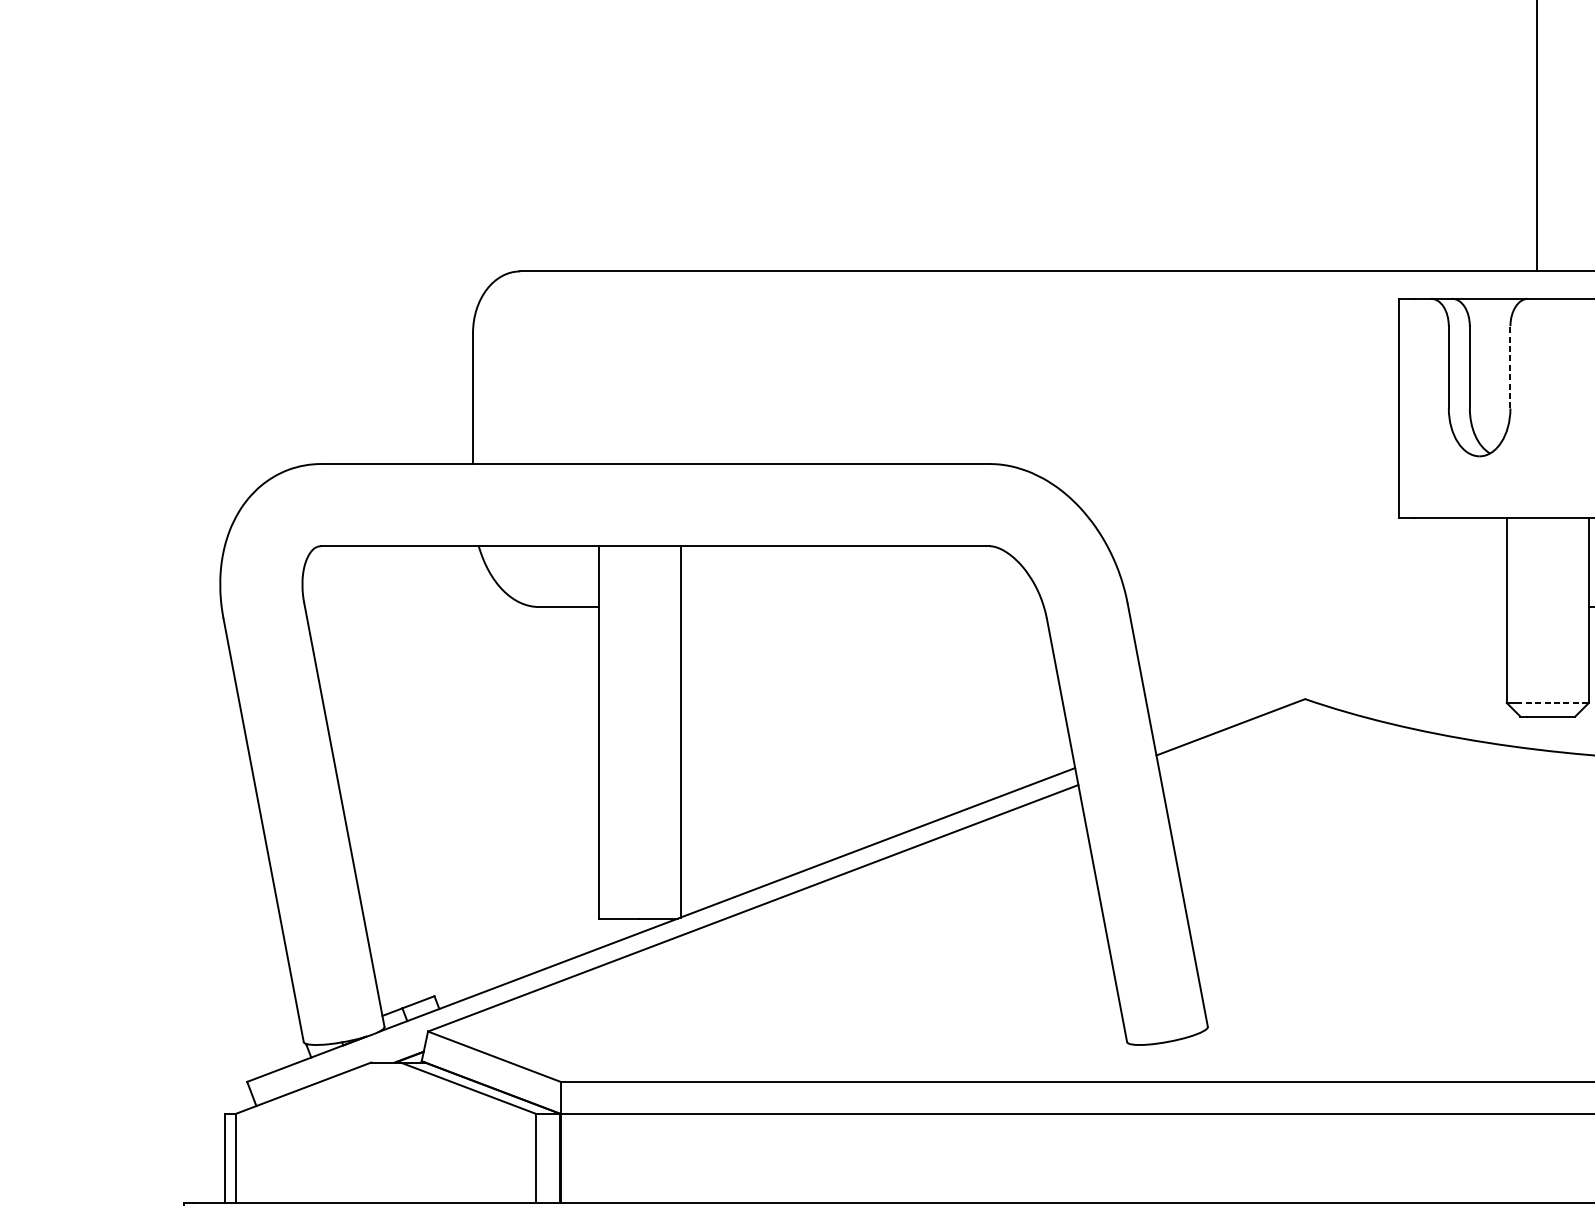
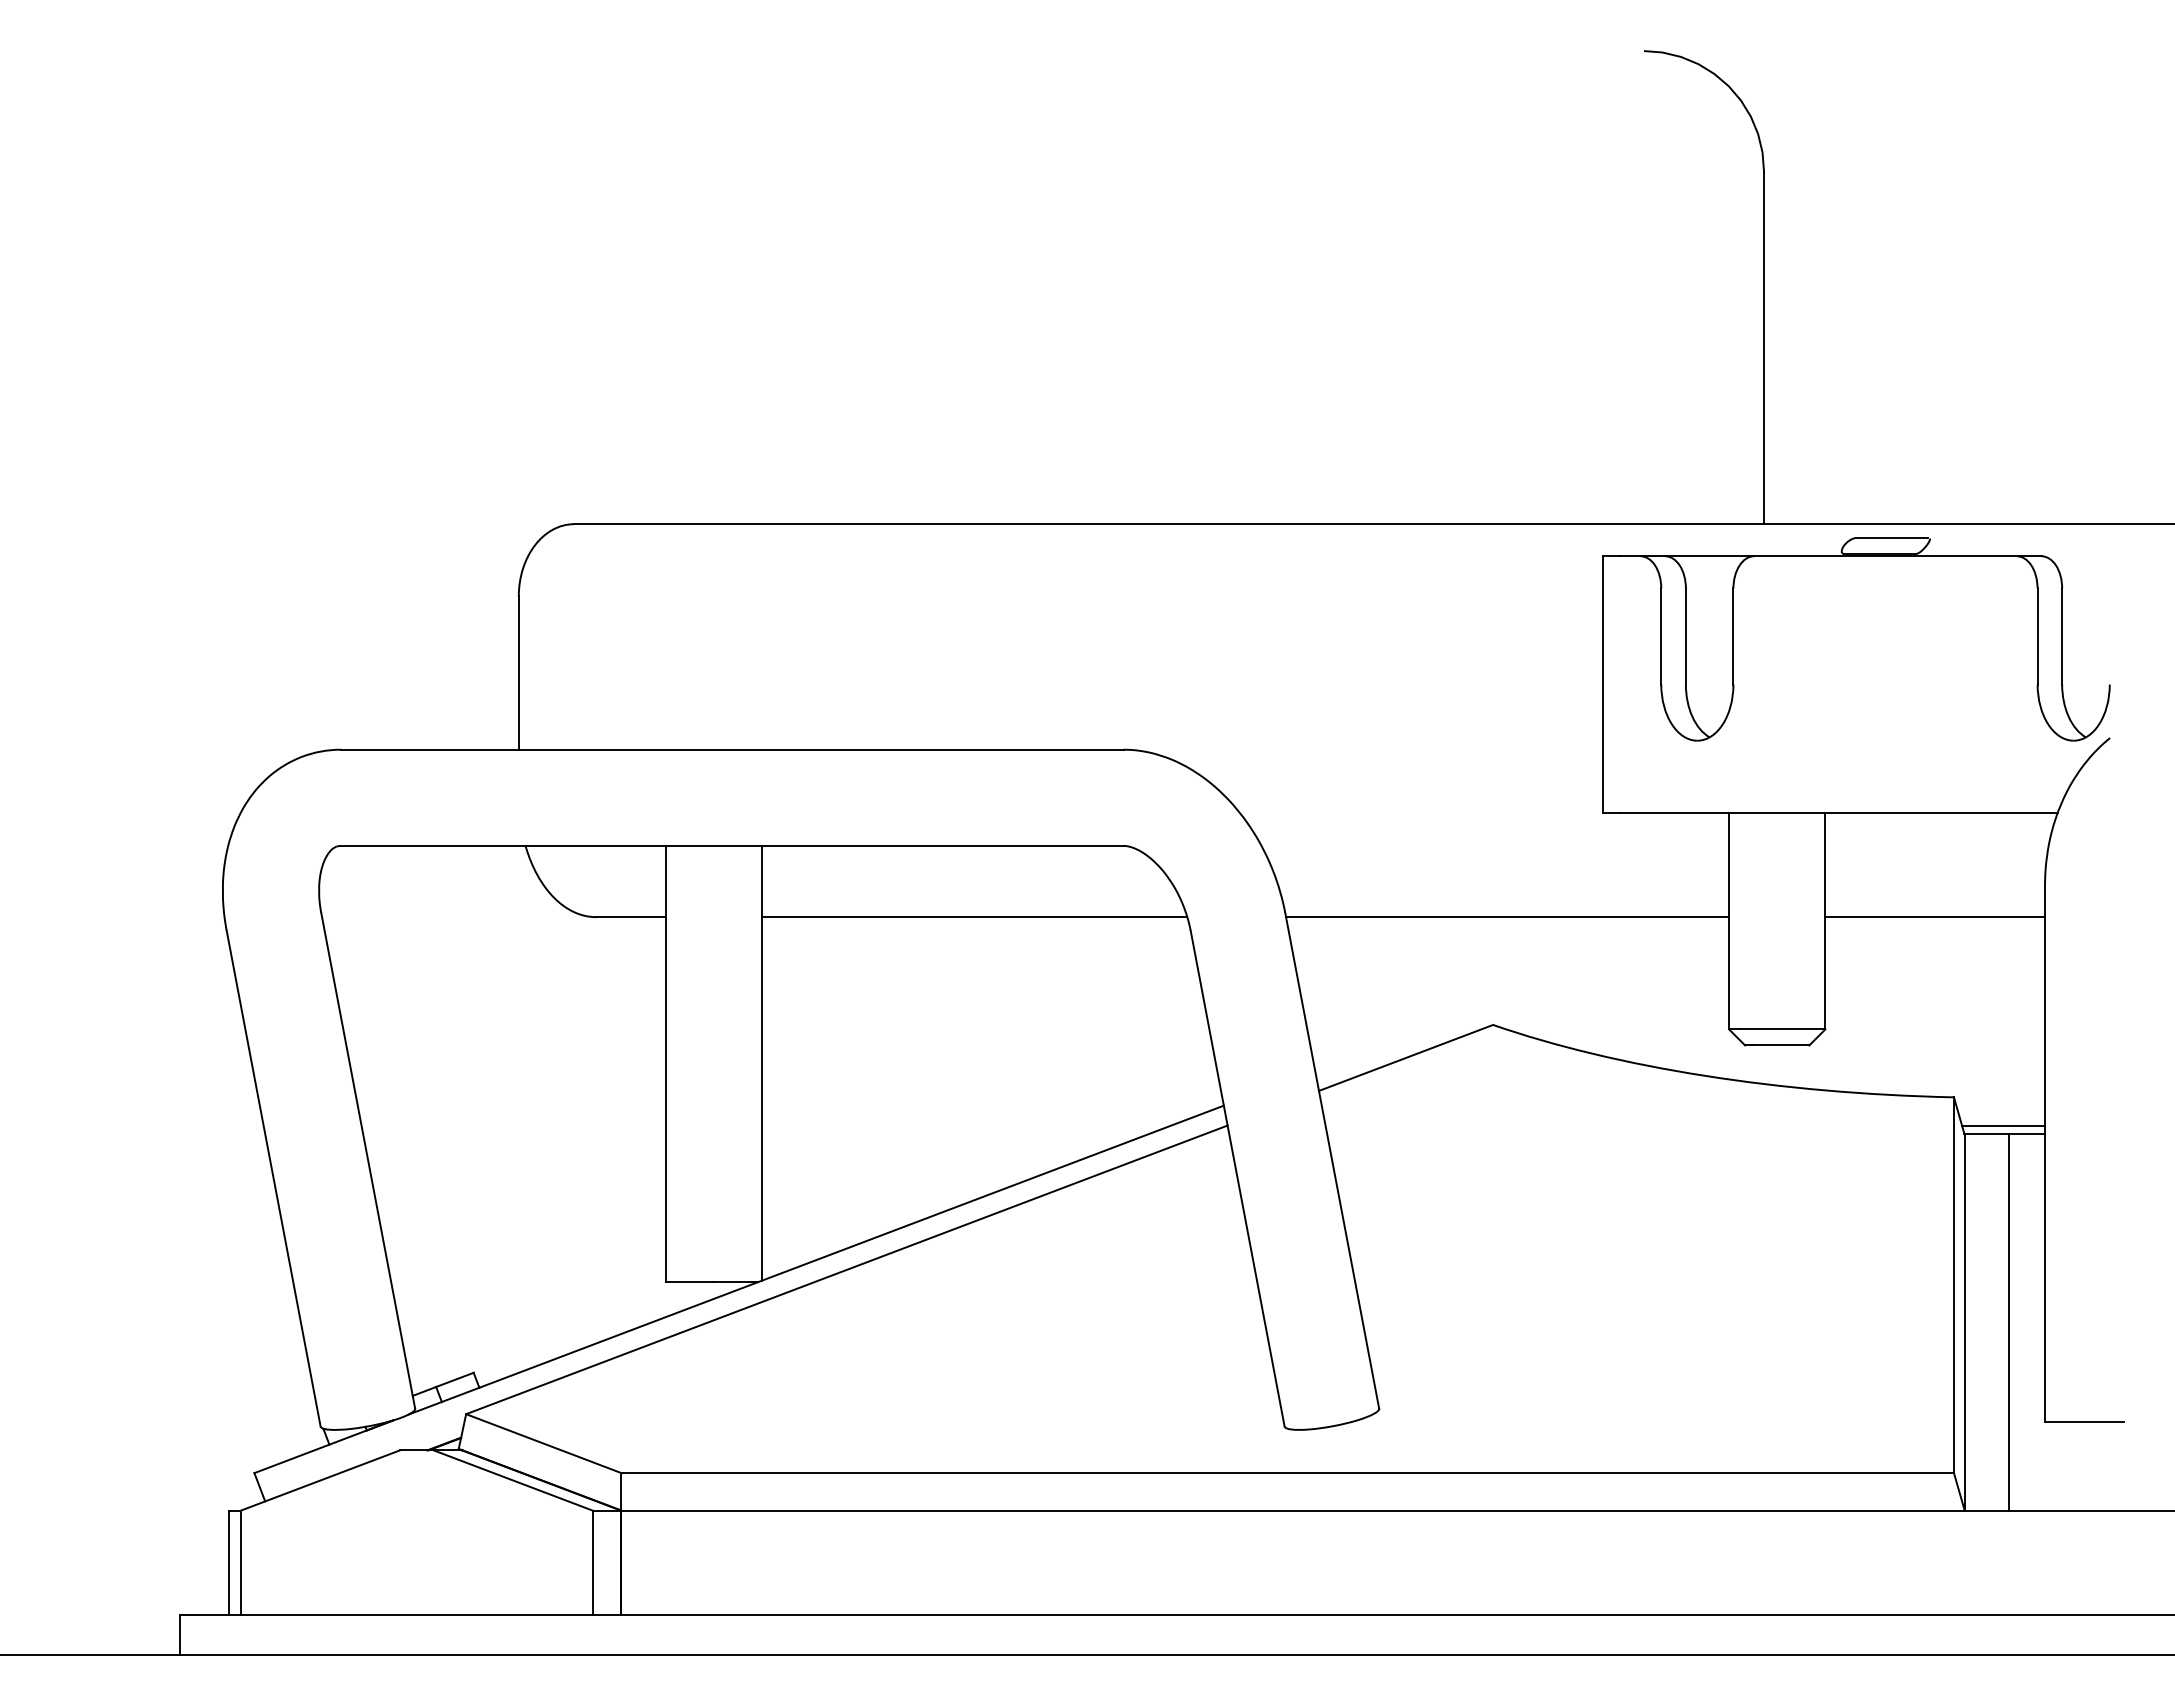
line: (1510, 366) -> (1733, 635), dashed -> solid
line: (862, 607) -> (974, 917), added
line: (1317, 607) -> (1507, 917), added
line: (1552, 702) -> (1782, 1029), dashed -> solid

